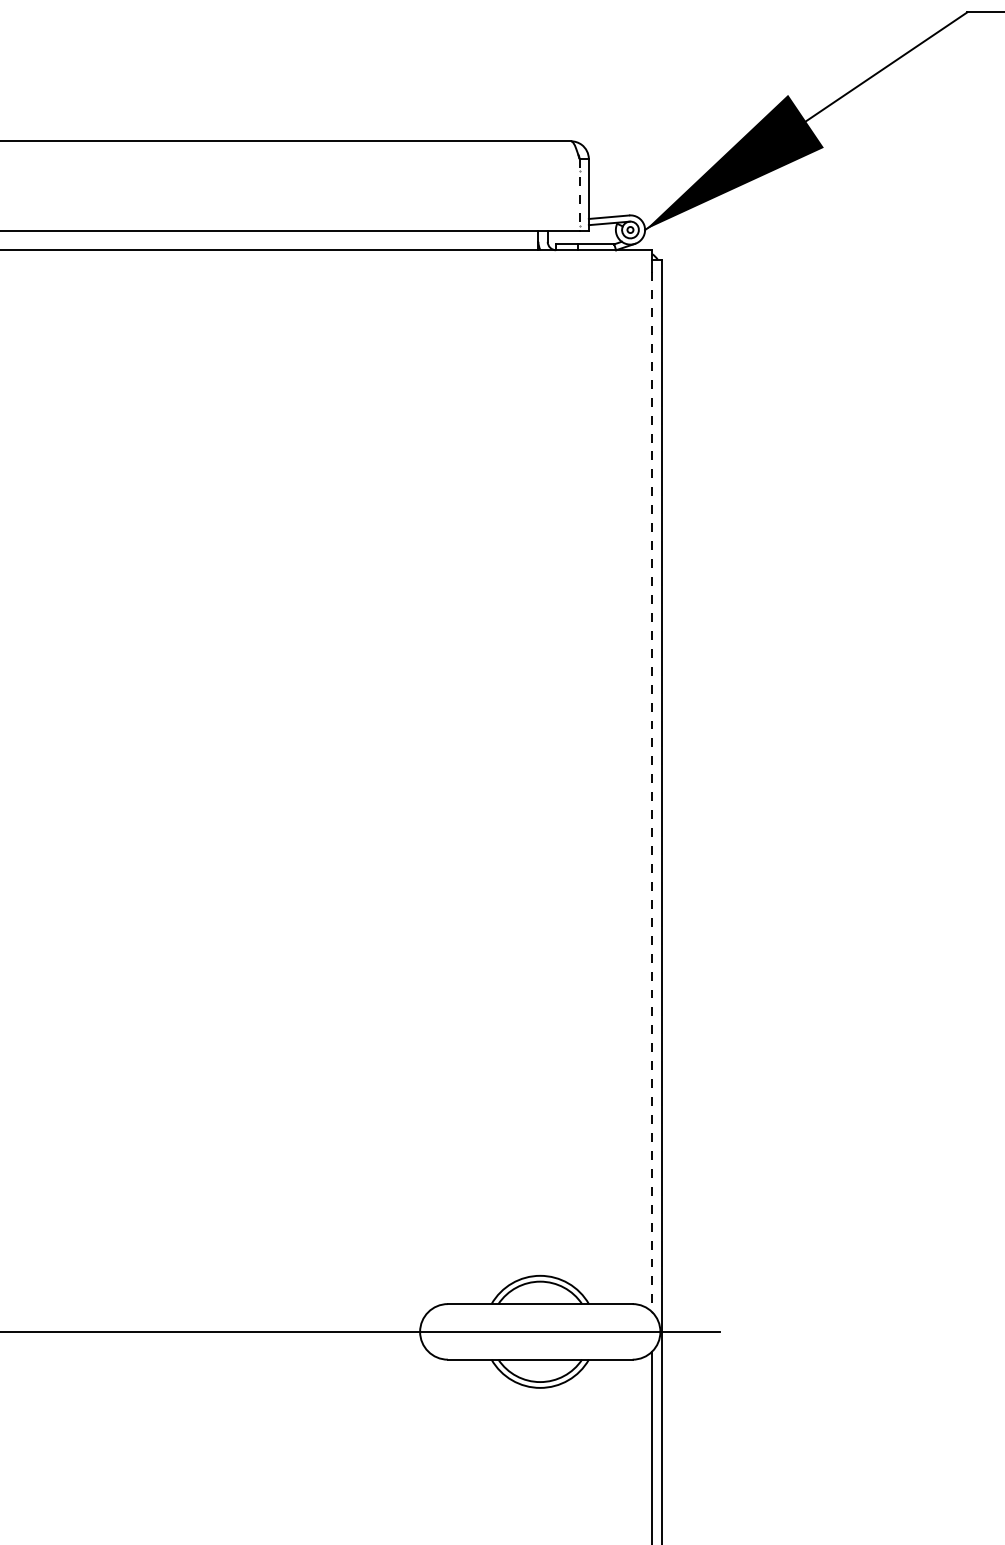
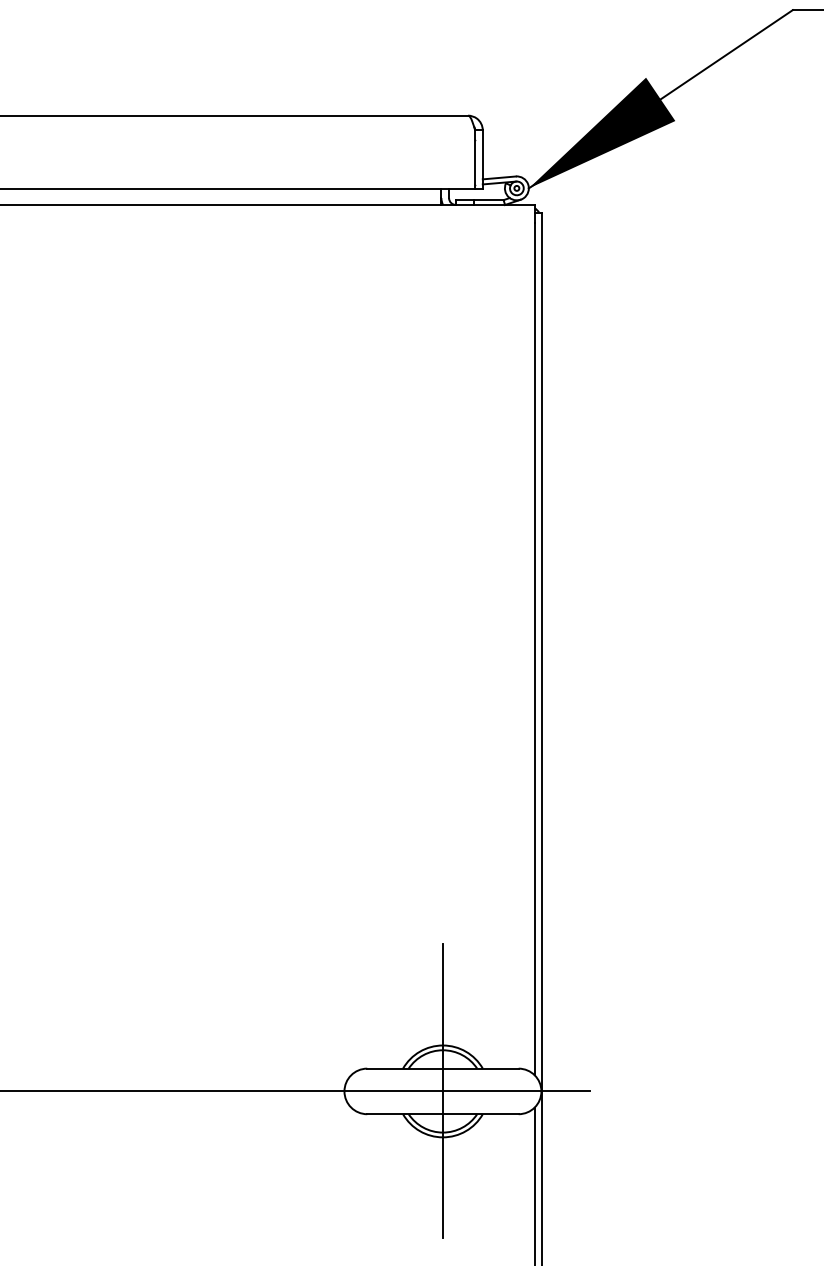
line: (579, 195) -> (475, 160), dashed -> solid
line: (651, 792) -> (534, 649), dashed -> solid
line: (539, 1331) -> (442, 1091), added

